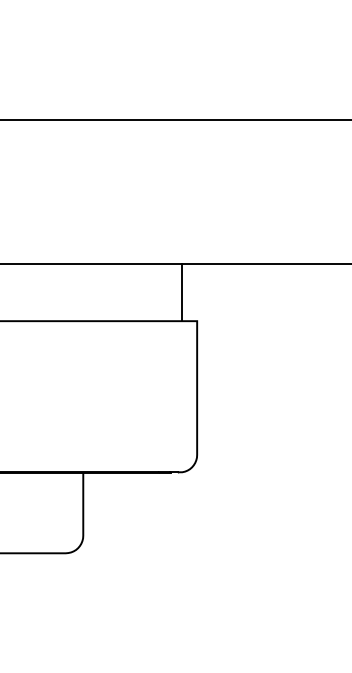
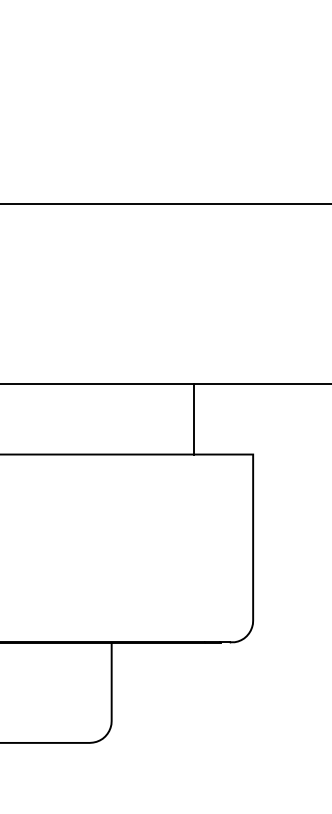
line: (182, 292) -> (193, 418), moved

